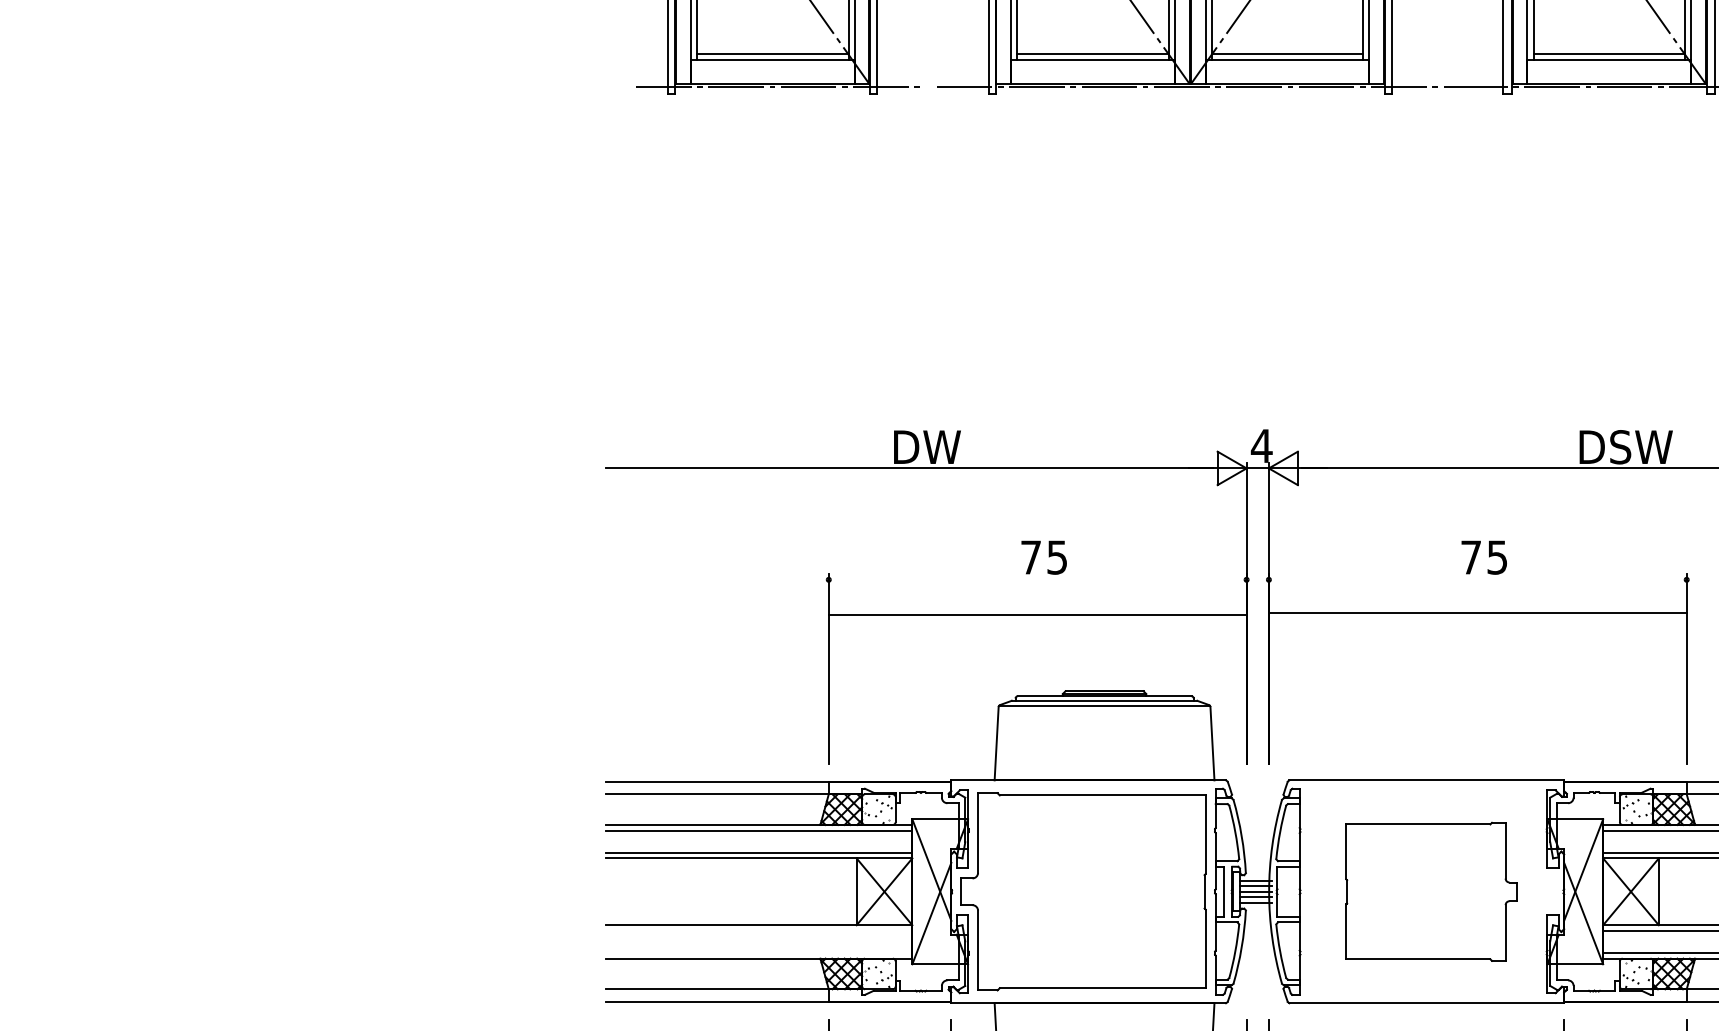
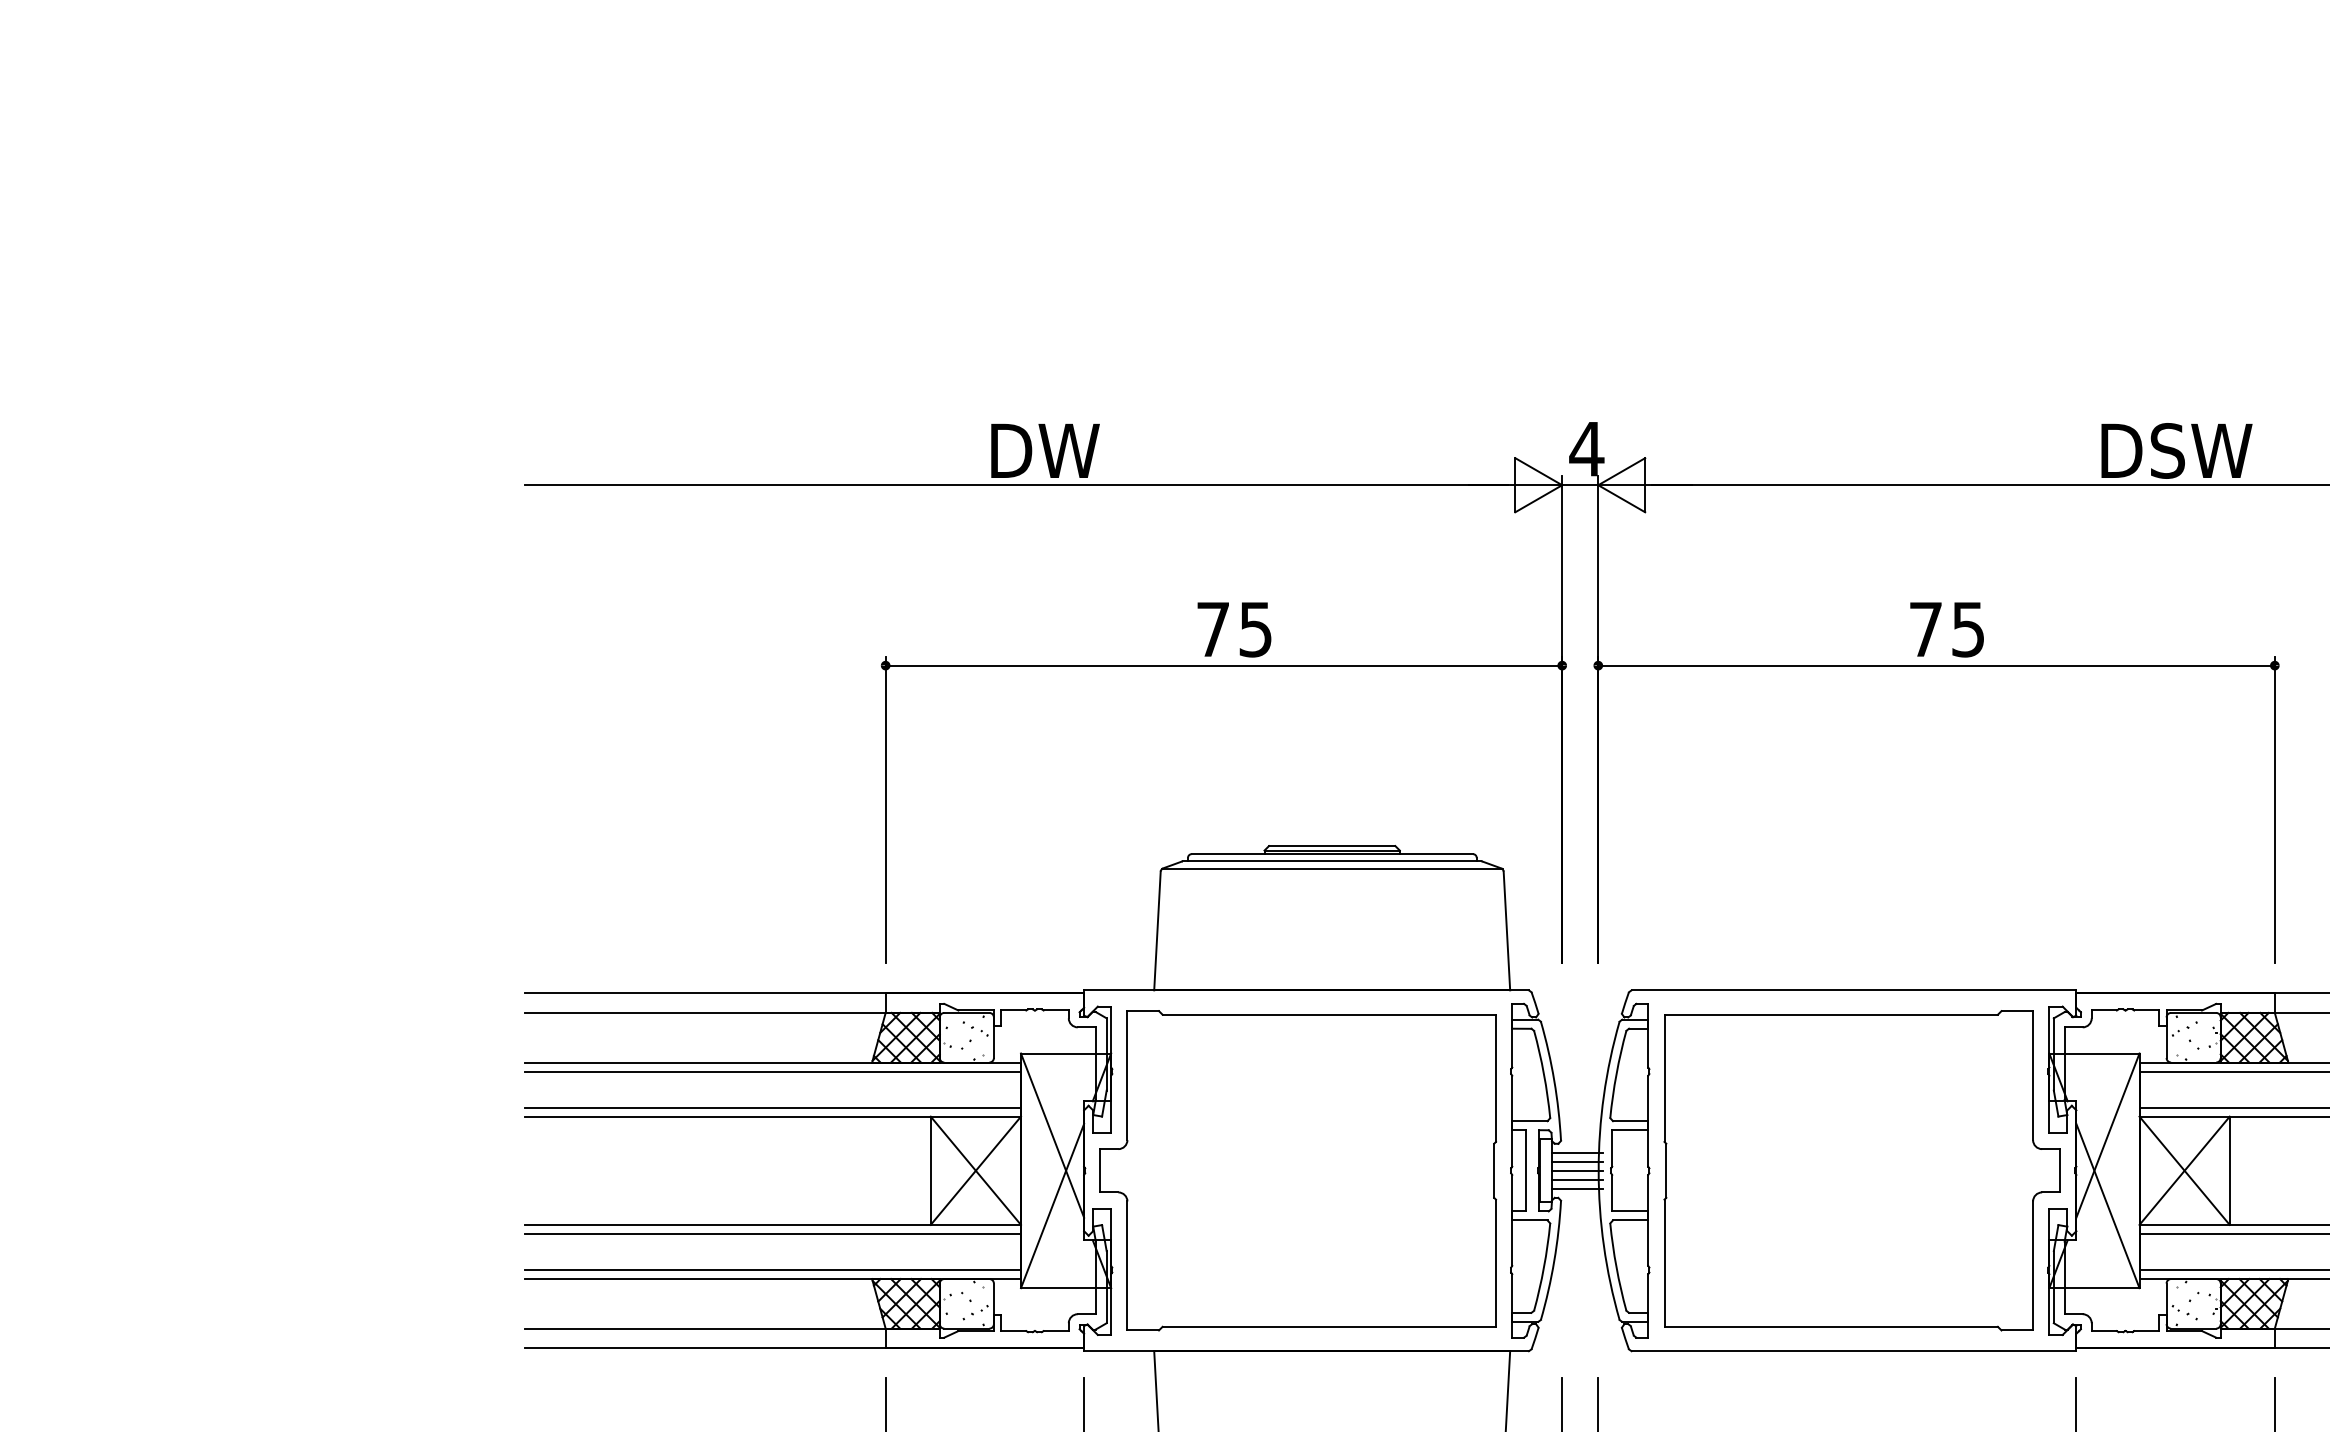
line: (1477, 612) -> (1936, 665), moved
line: (1037, 614) -> (1223, 665), moved
part: (1431, 891) -> (1861, 1170), size x1.43
line: (758, 930) -> (771, 1233), added
line: (758, 953) -> (771, 1270), added

